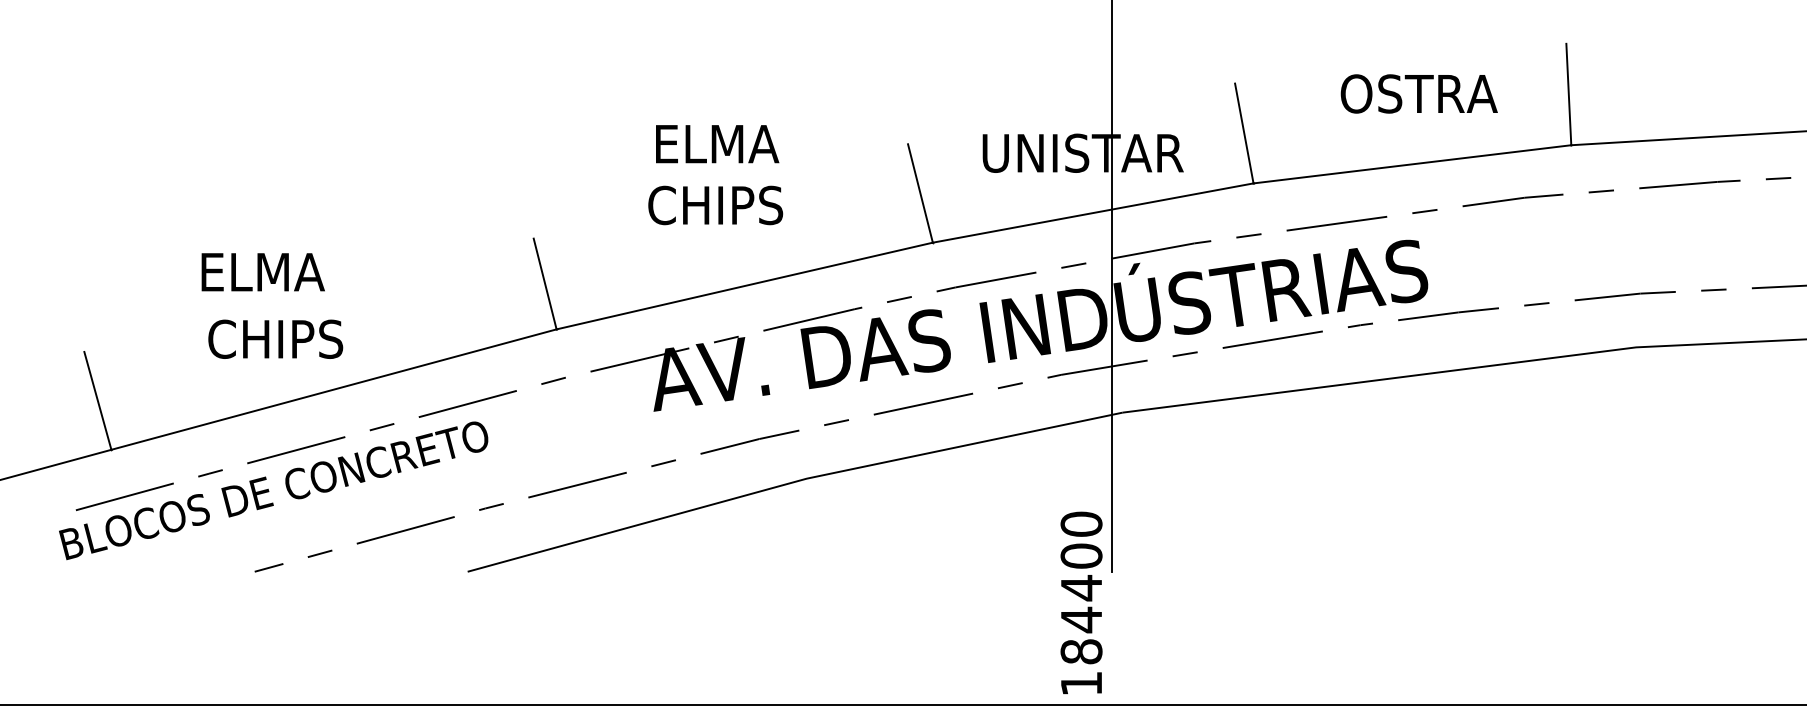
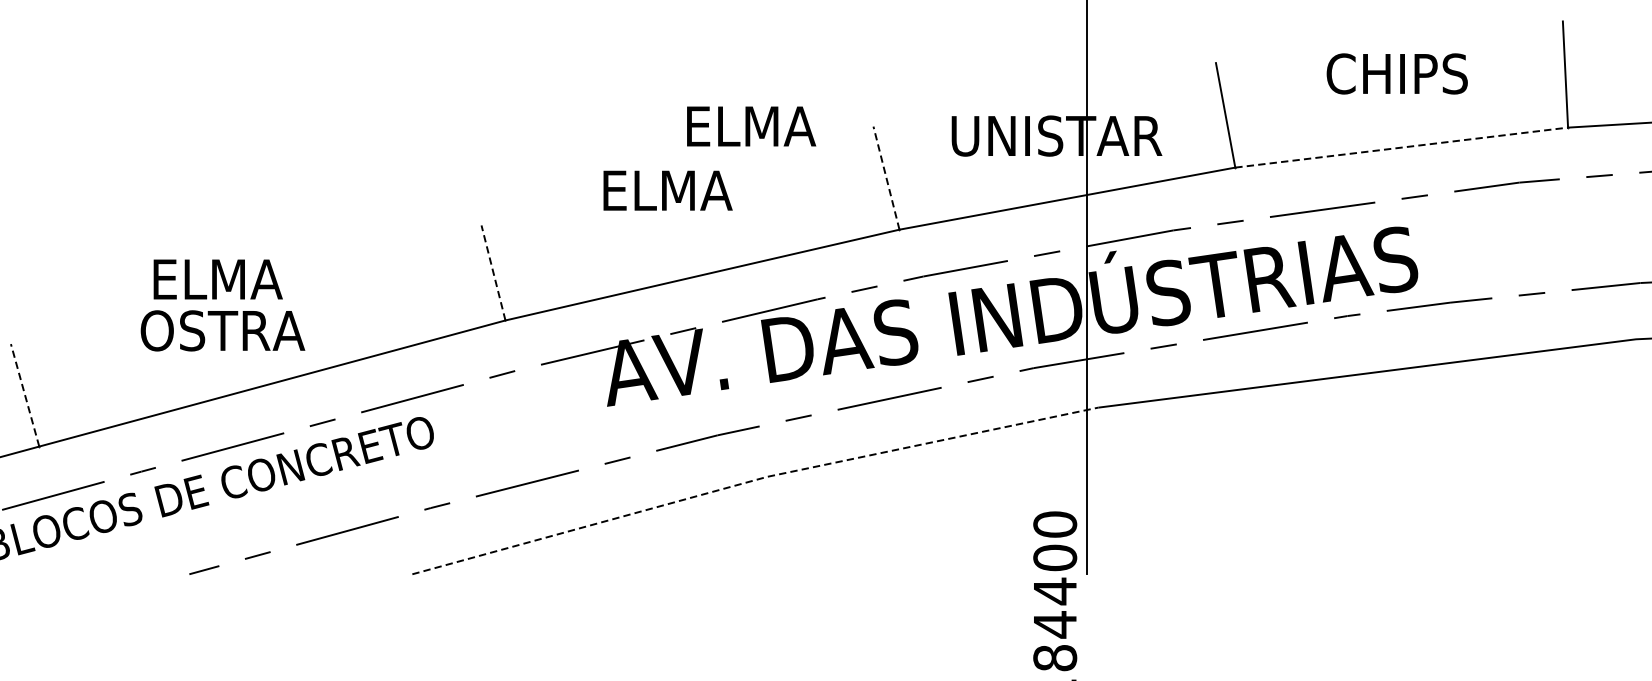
text: (1421, 93) -> (1411, 73), OSTRA -> CHIPS
text: (717, 144) -> (751, 126), moved
line: (1412, 164) -> (1401, 147), solid -> dashed
line: (920, 193) -> (886, 178), solid -> dashed
text: (715, 205) -> (671, 190), CHIPS -> ELMA
text: (262, 272) -> (217, 279), moved
line: (545, 284) -> (493, 273), solid -> dashed
text: (289, 338) -> (225, 330), CHIPS -> OSTRA
line: (97, 400) -> (24, 394), solid -> dashed
line: (793, 482) -> (753, 480), solid -> dashed

